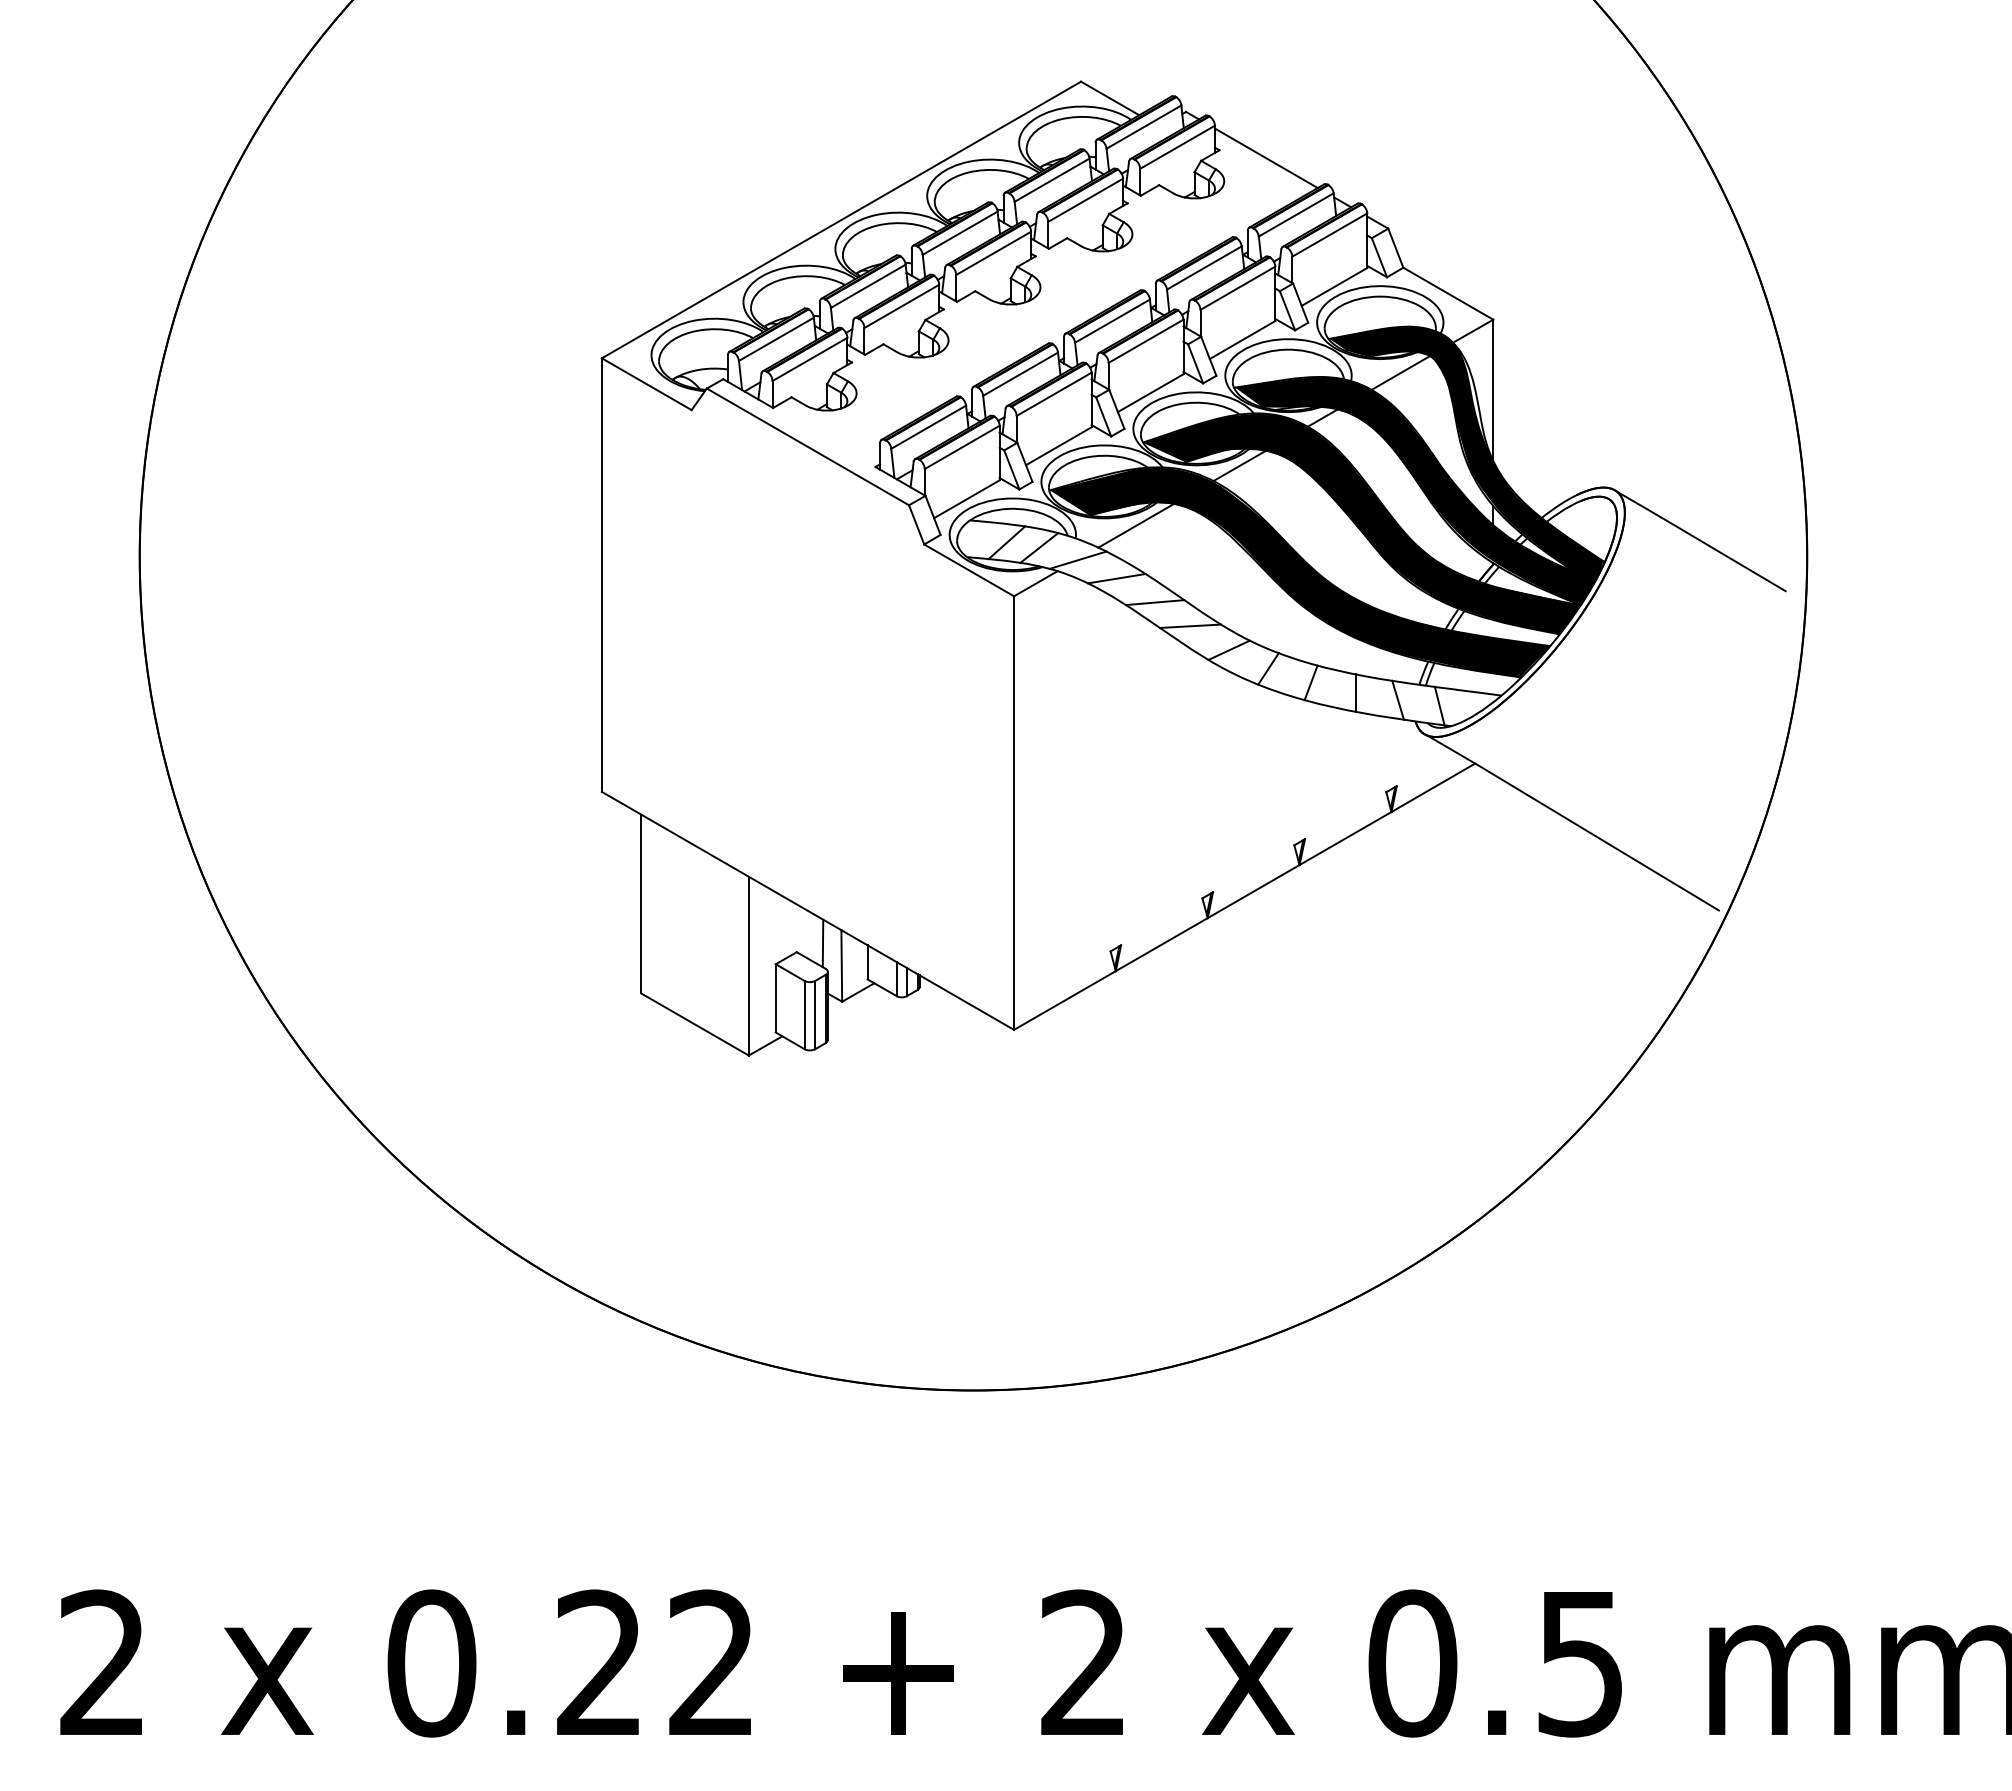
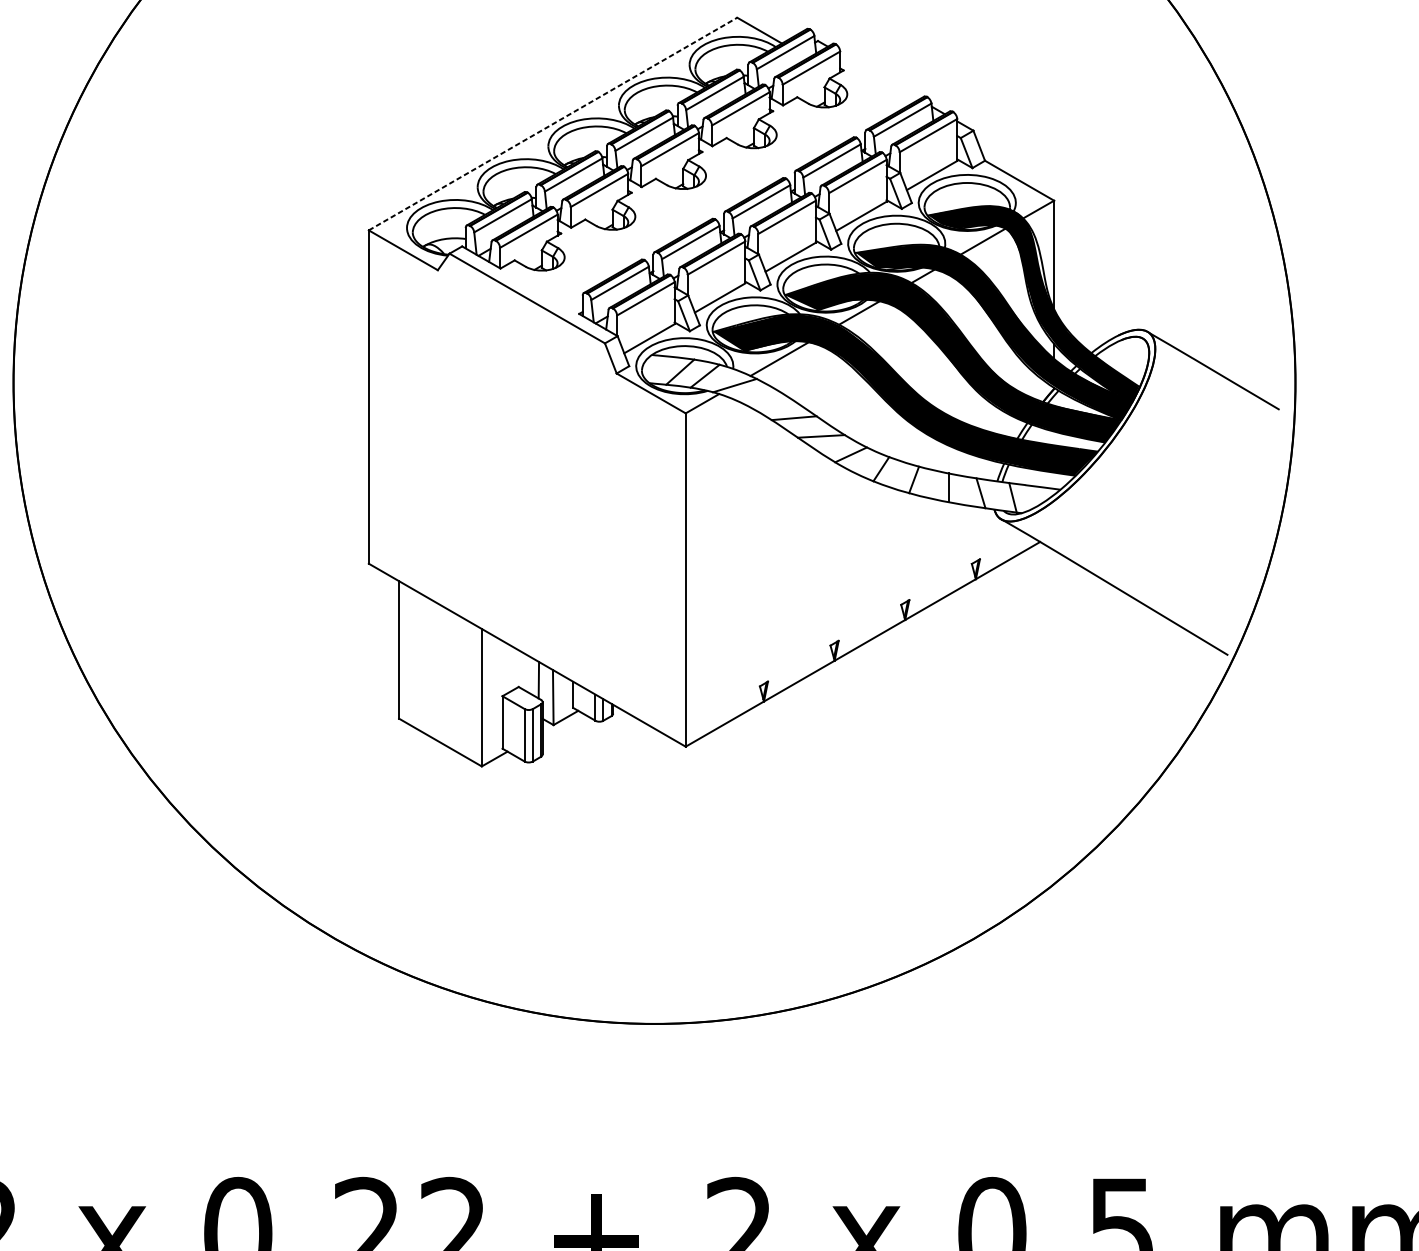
line: (1266, 158) -> (879, 76), removed
line: (841, 220) -> (553, 124), solid -> dashed
line: (1116, 578) -> (764, 399), removed

